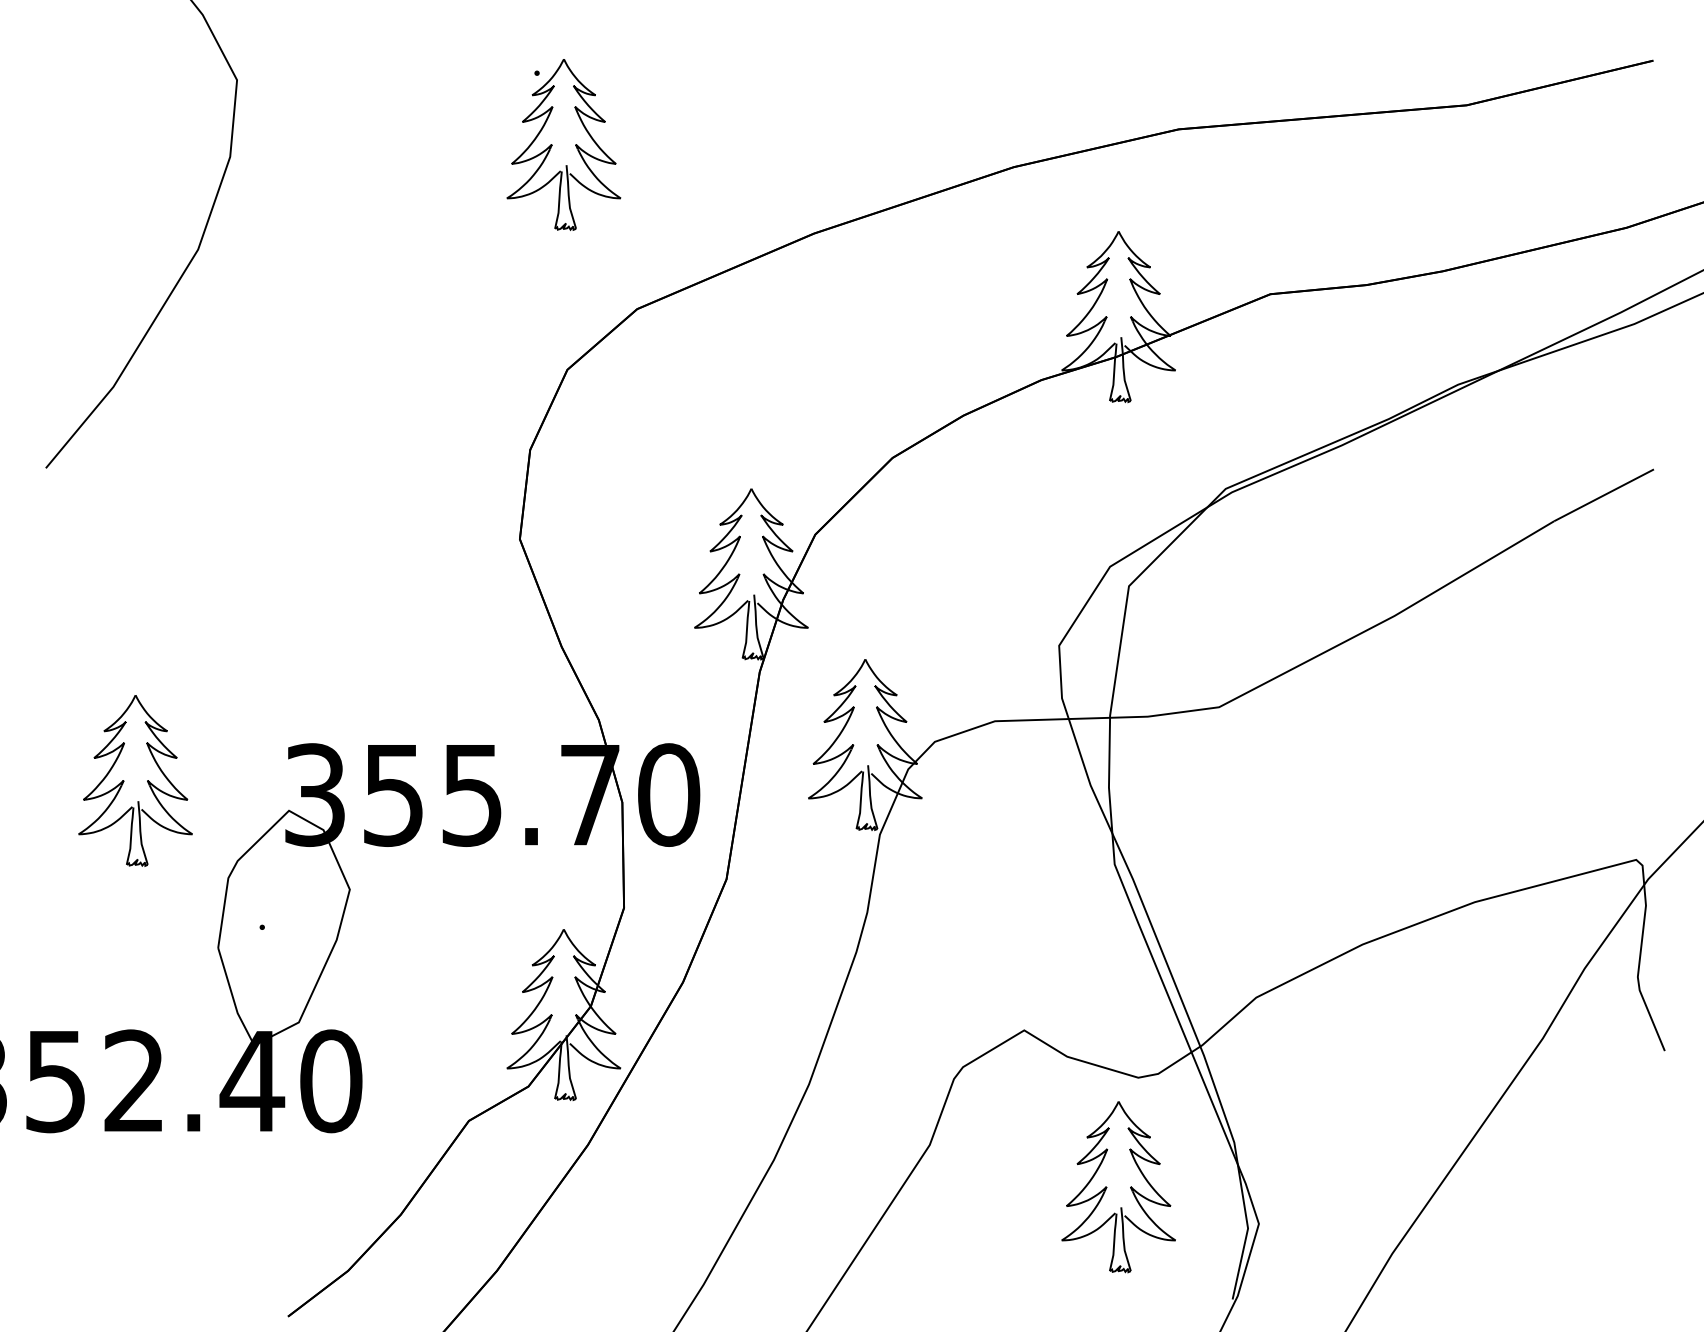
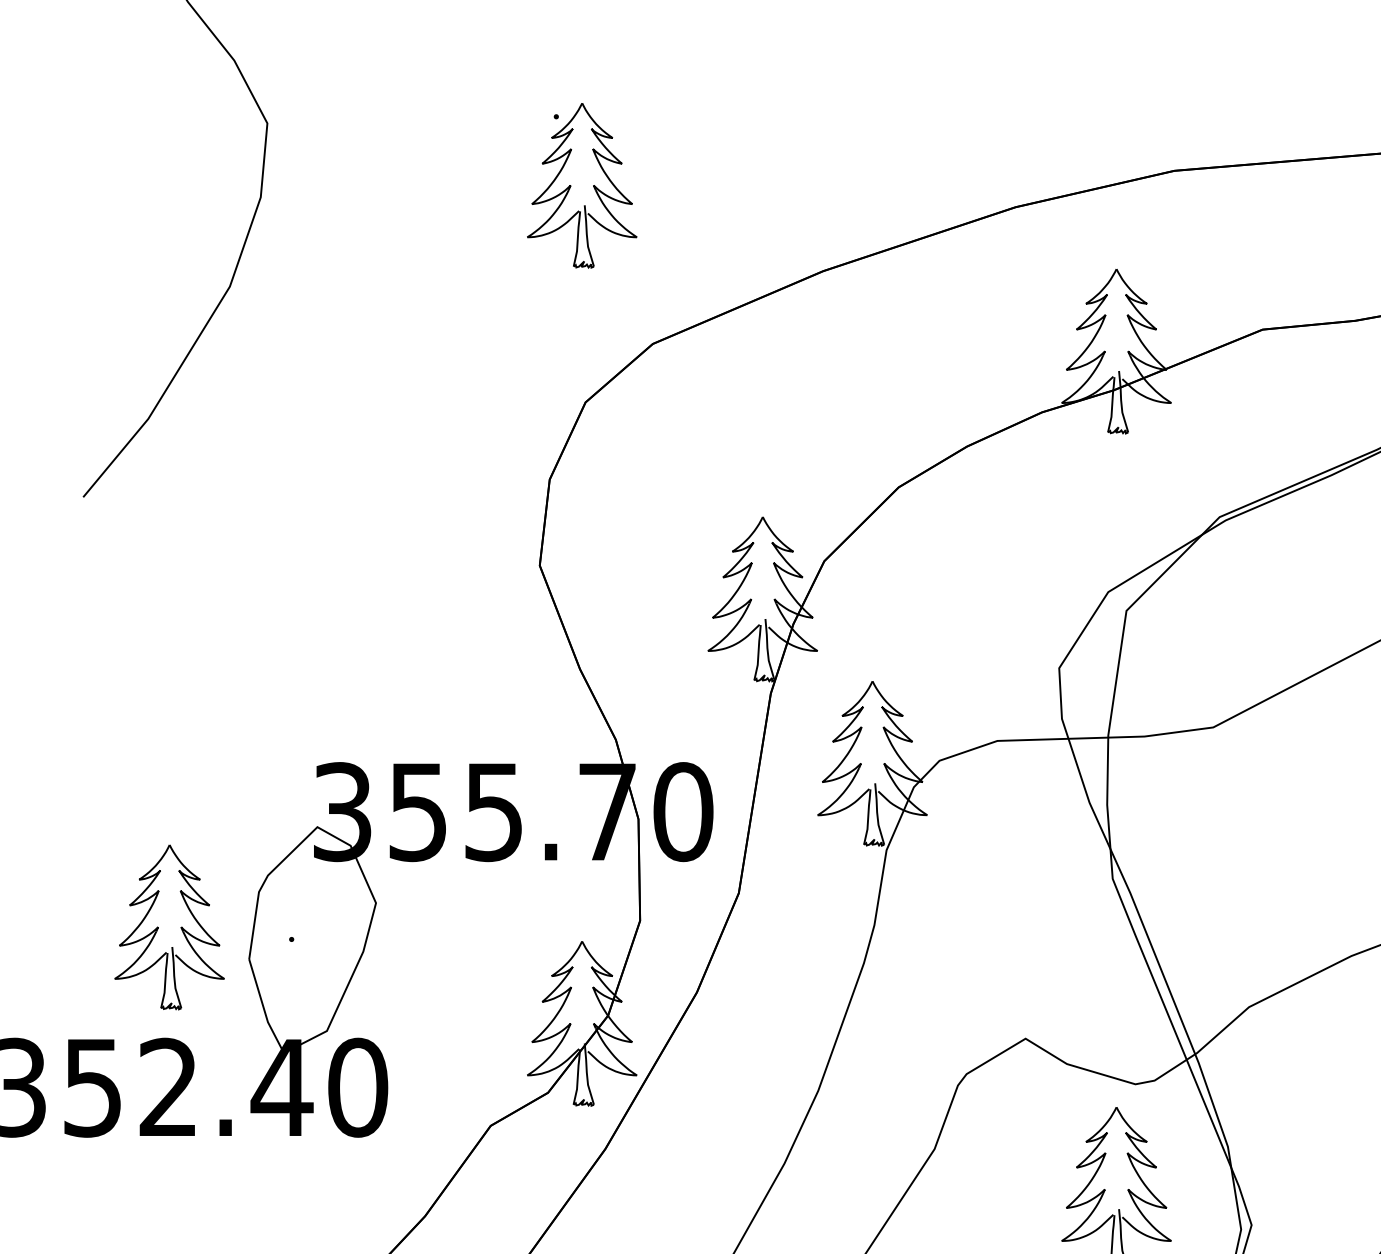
part: (135, 780) -> (169, 927), moved

